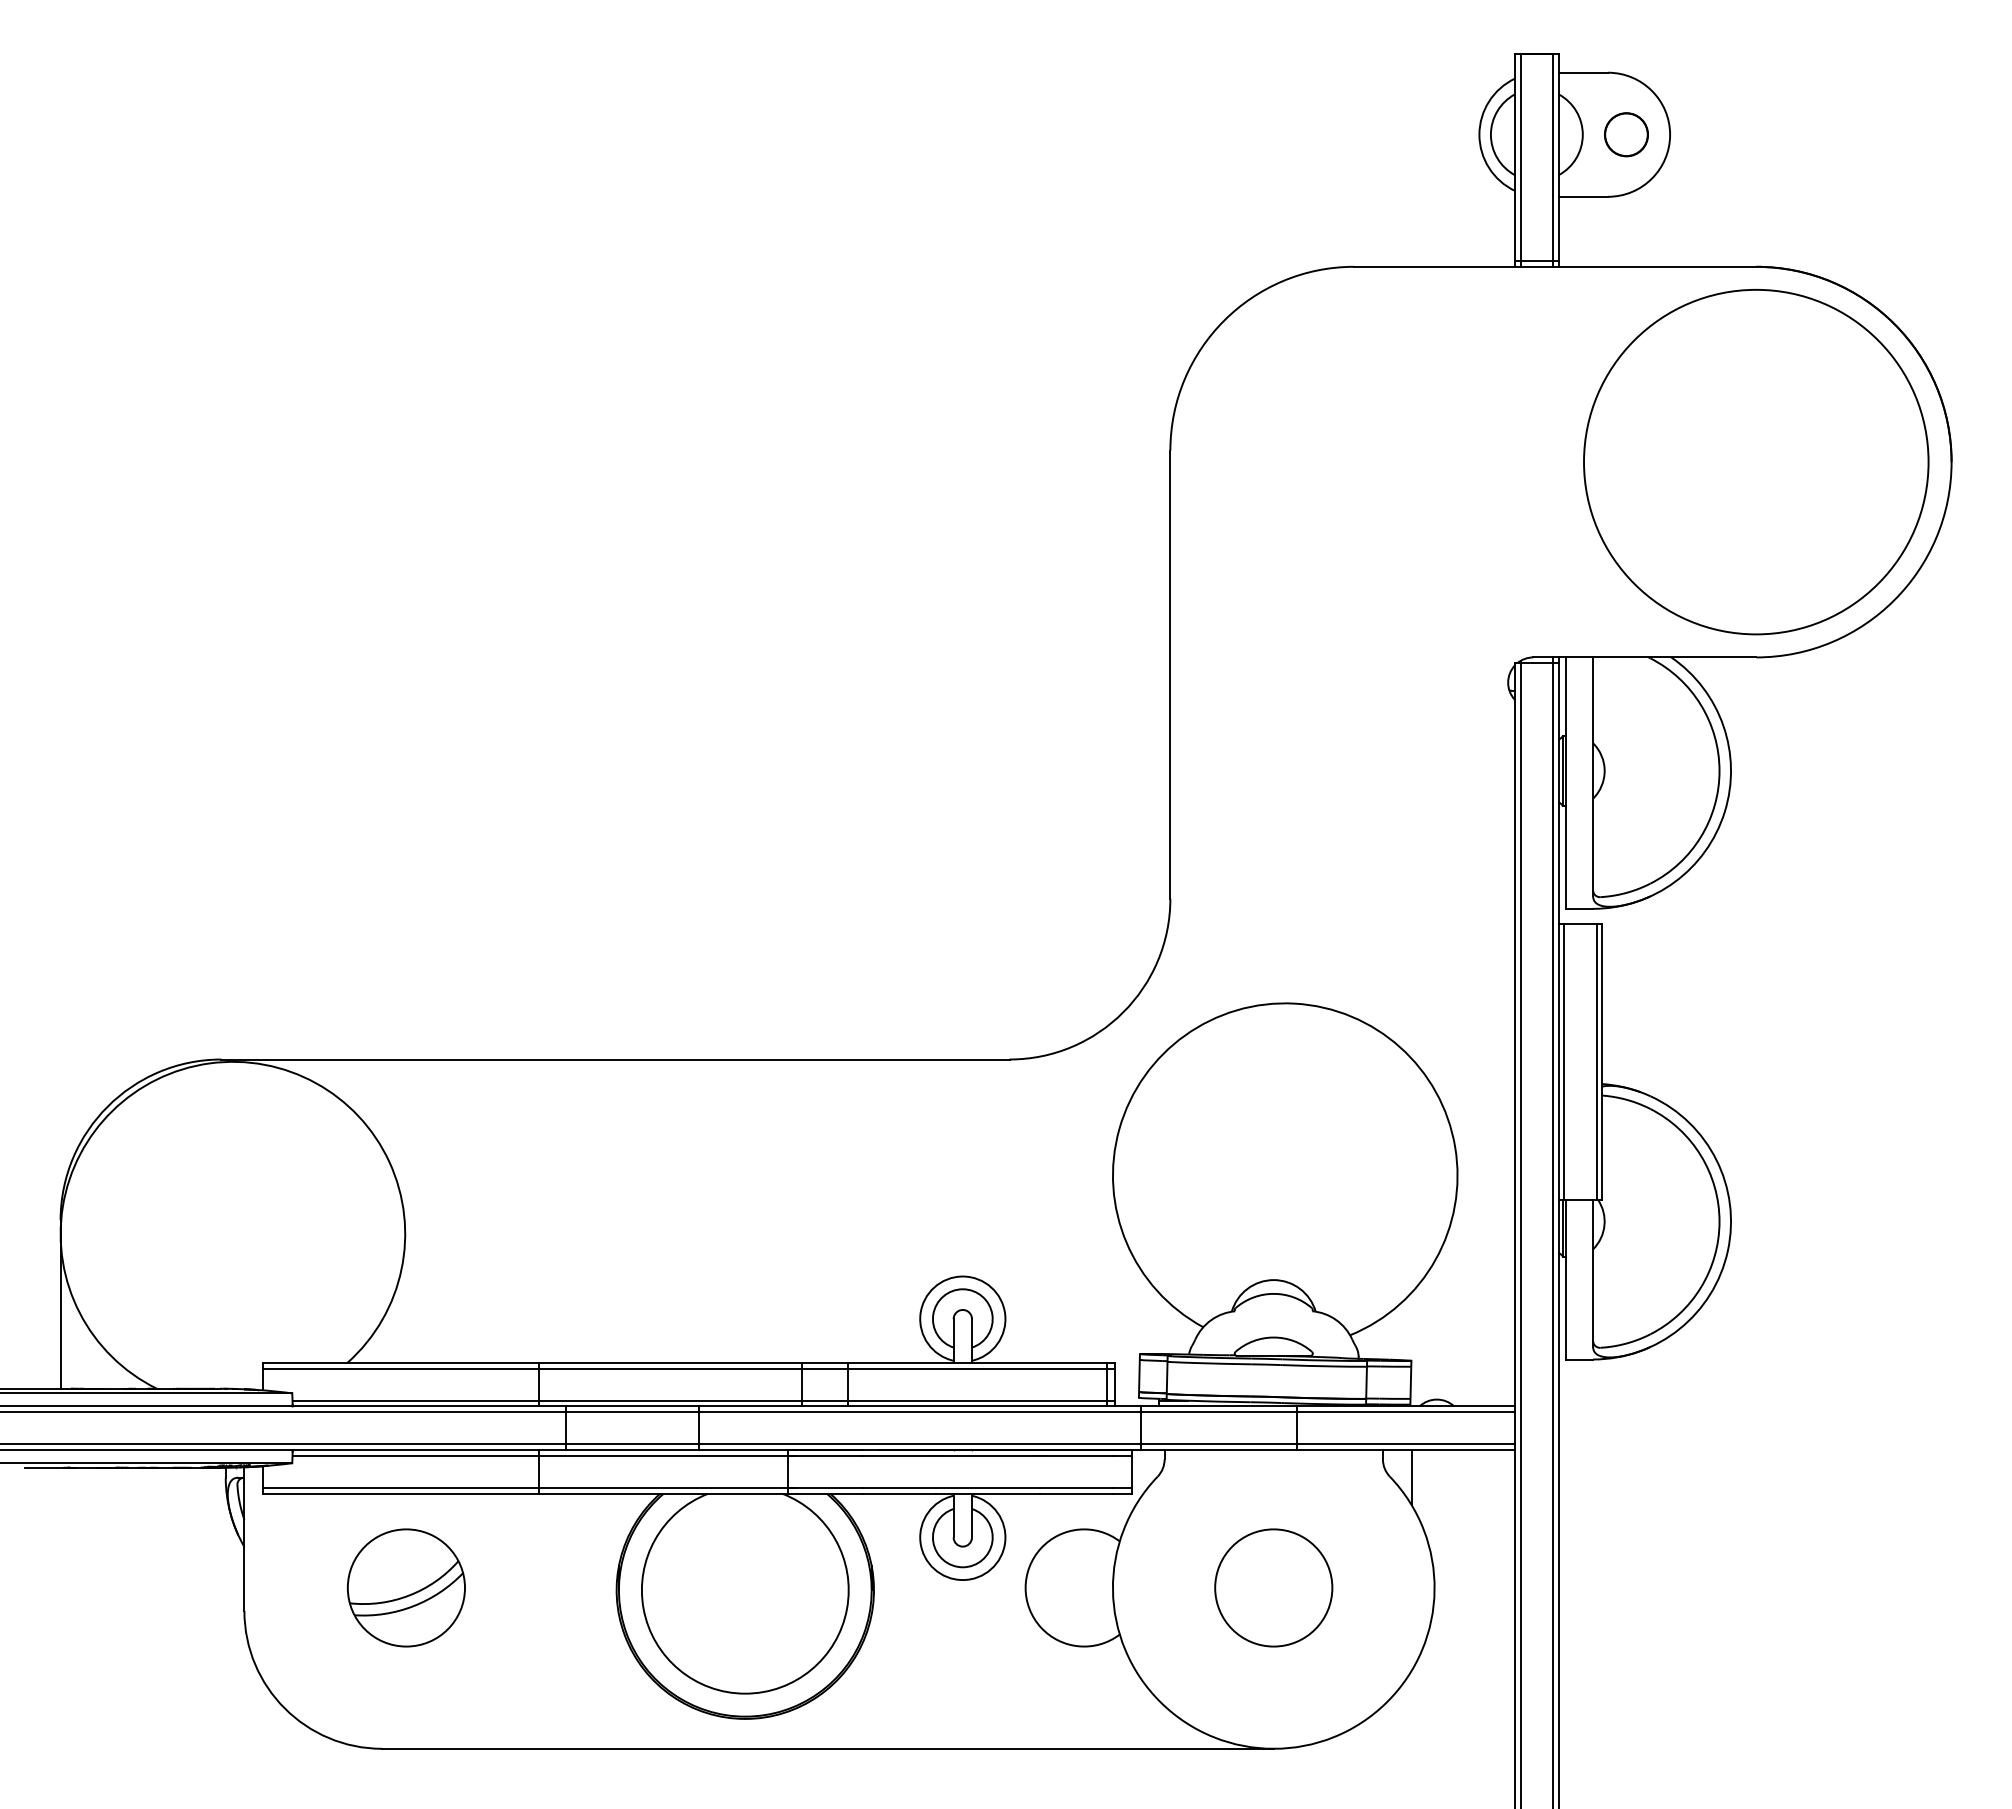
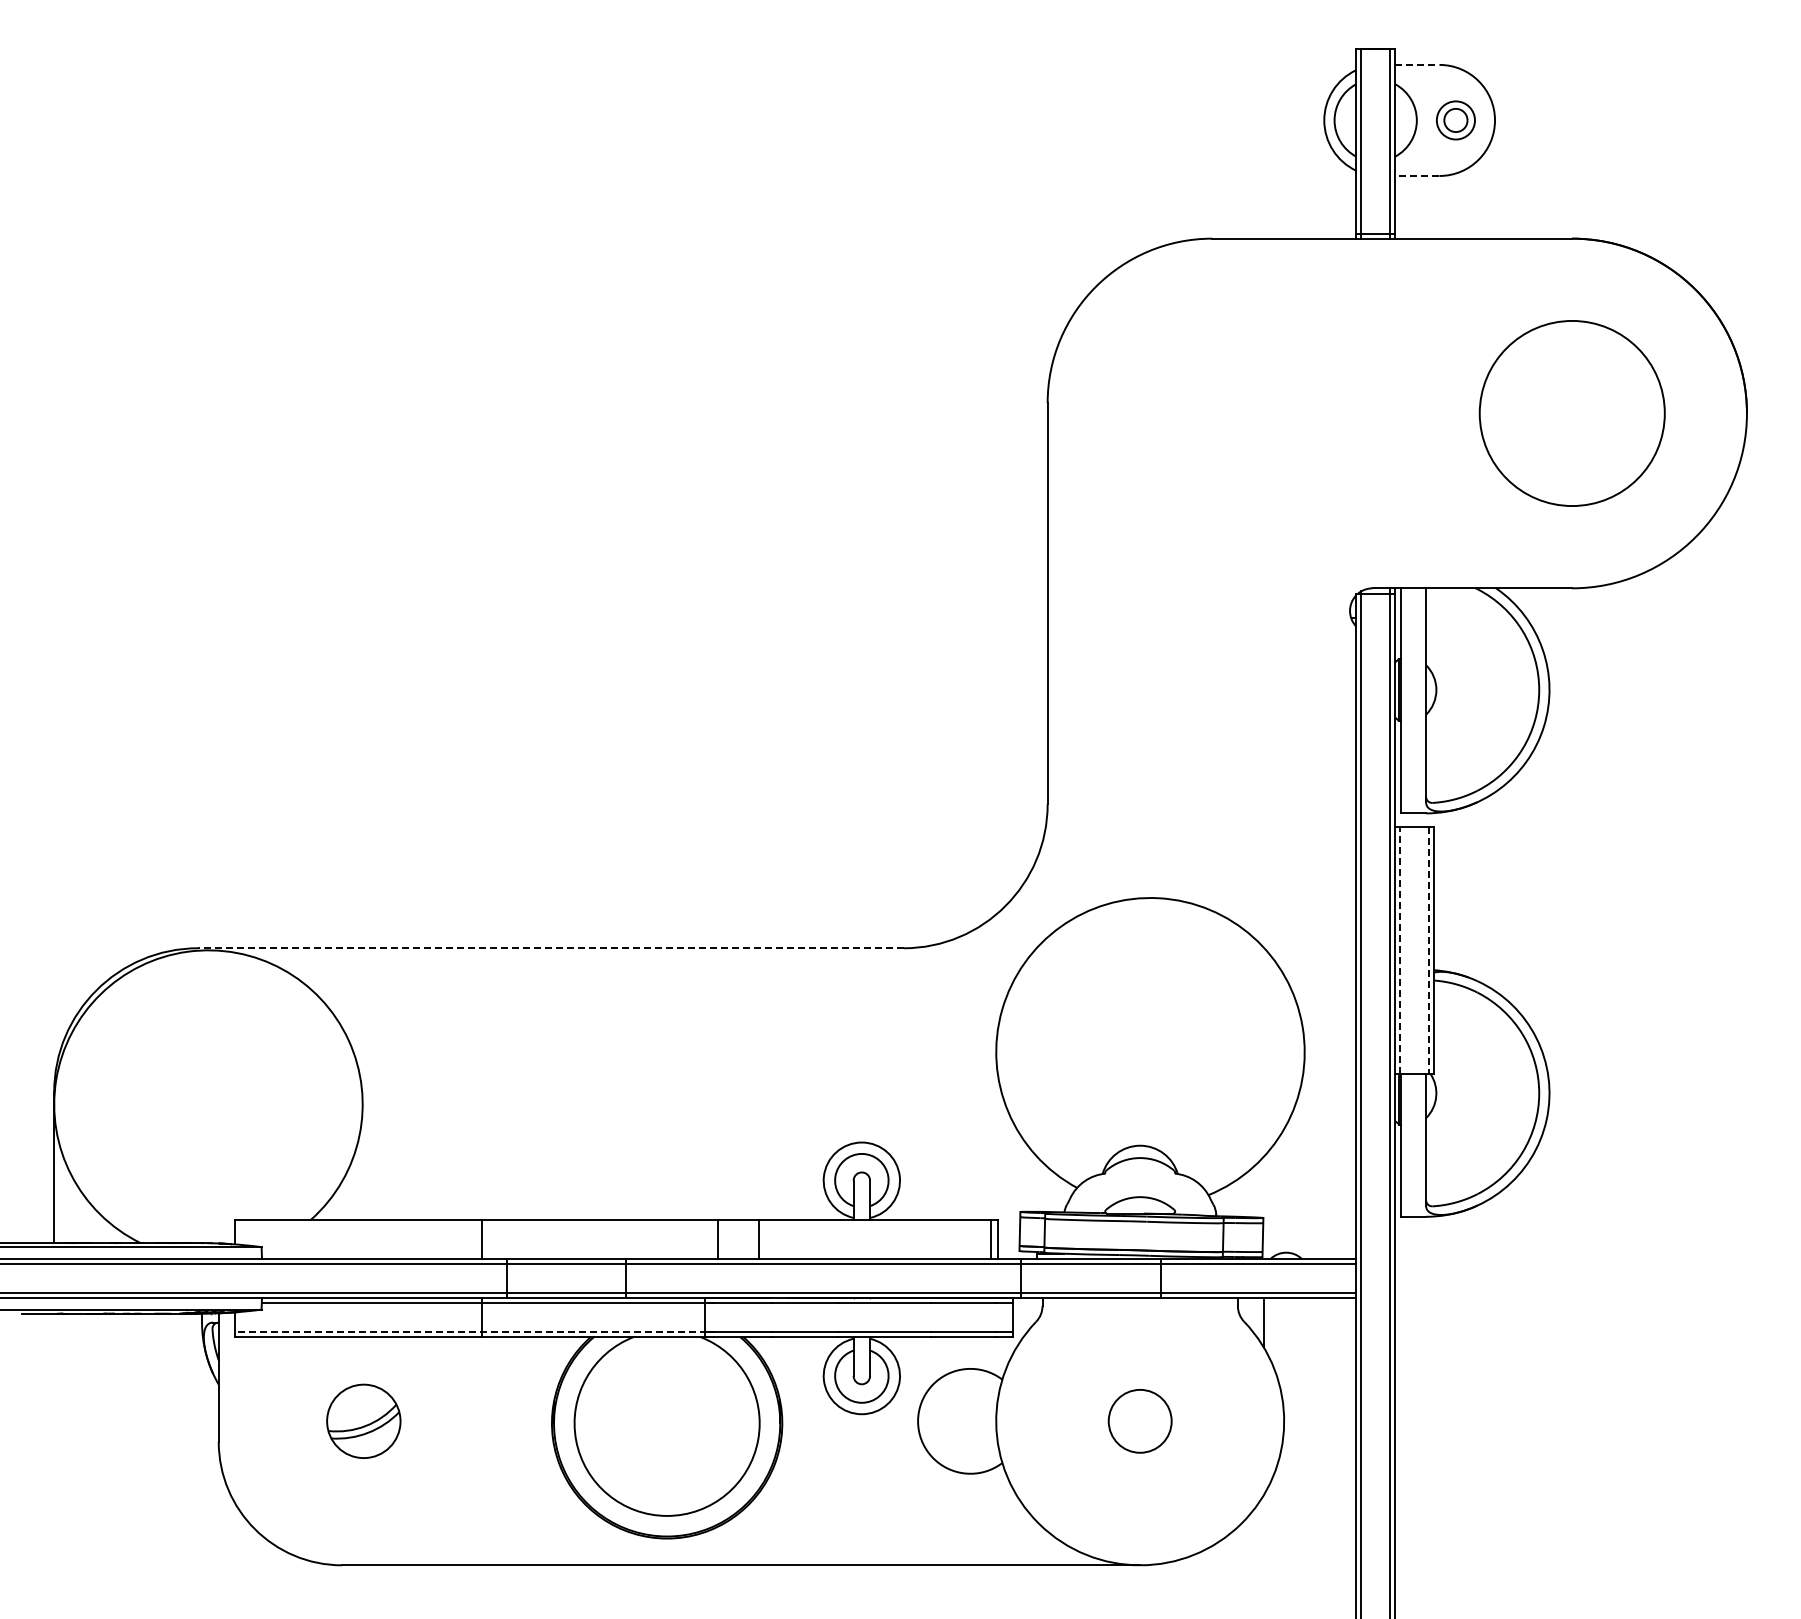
line: (1583, 72) -> (1417, 64), solid -> dashed
circle: (1625, 134) -> (1455, 120), size x0.6
line: (1582, 197) -> (1416, 176), solid -> dashed
circle: (1756, 462) -> (1572, 413), size x0.6
line: (615, 1059) -> (550, 948), solid -> dashed
line: (1564, 1060) -> (1400, 949), solid -> dashed
line: (1596, 1062) -> (1429, 950), solid -> dashed
line: (688, 1368) -> (616, 1224), removed
line: (703, 1400) -> (629, 1253), removed
line: (525, 1487) -> (470, 1331), solid -> dashed
circle: (1272, 1587) -> (1139, 1420), size x0.6
part: (406, 1588) -> (363, 1421), size x0.7

